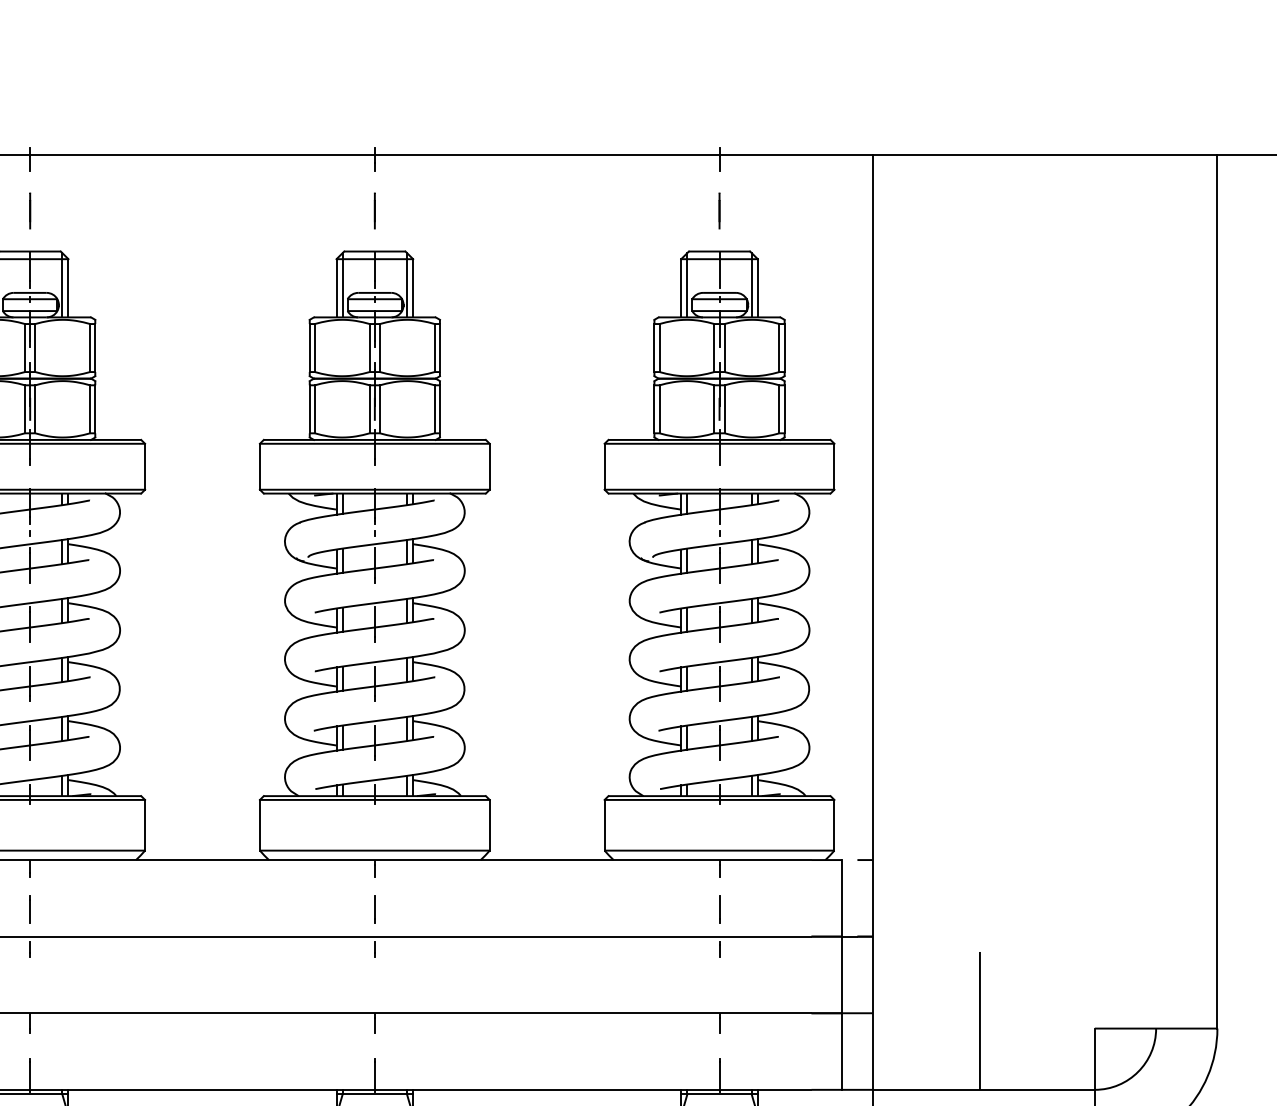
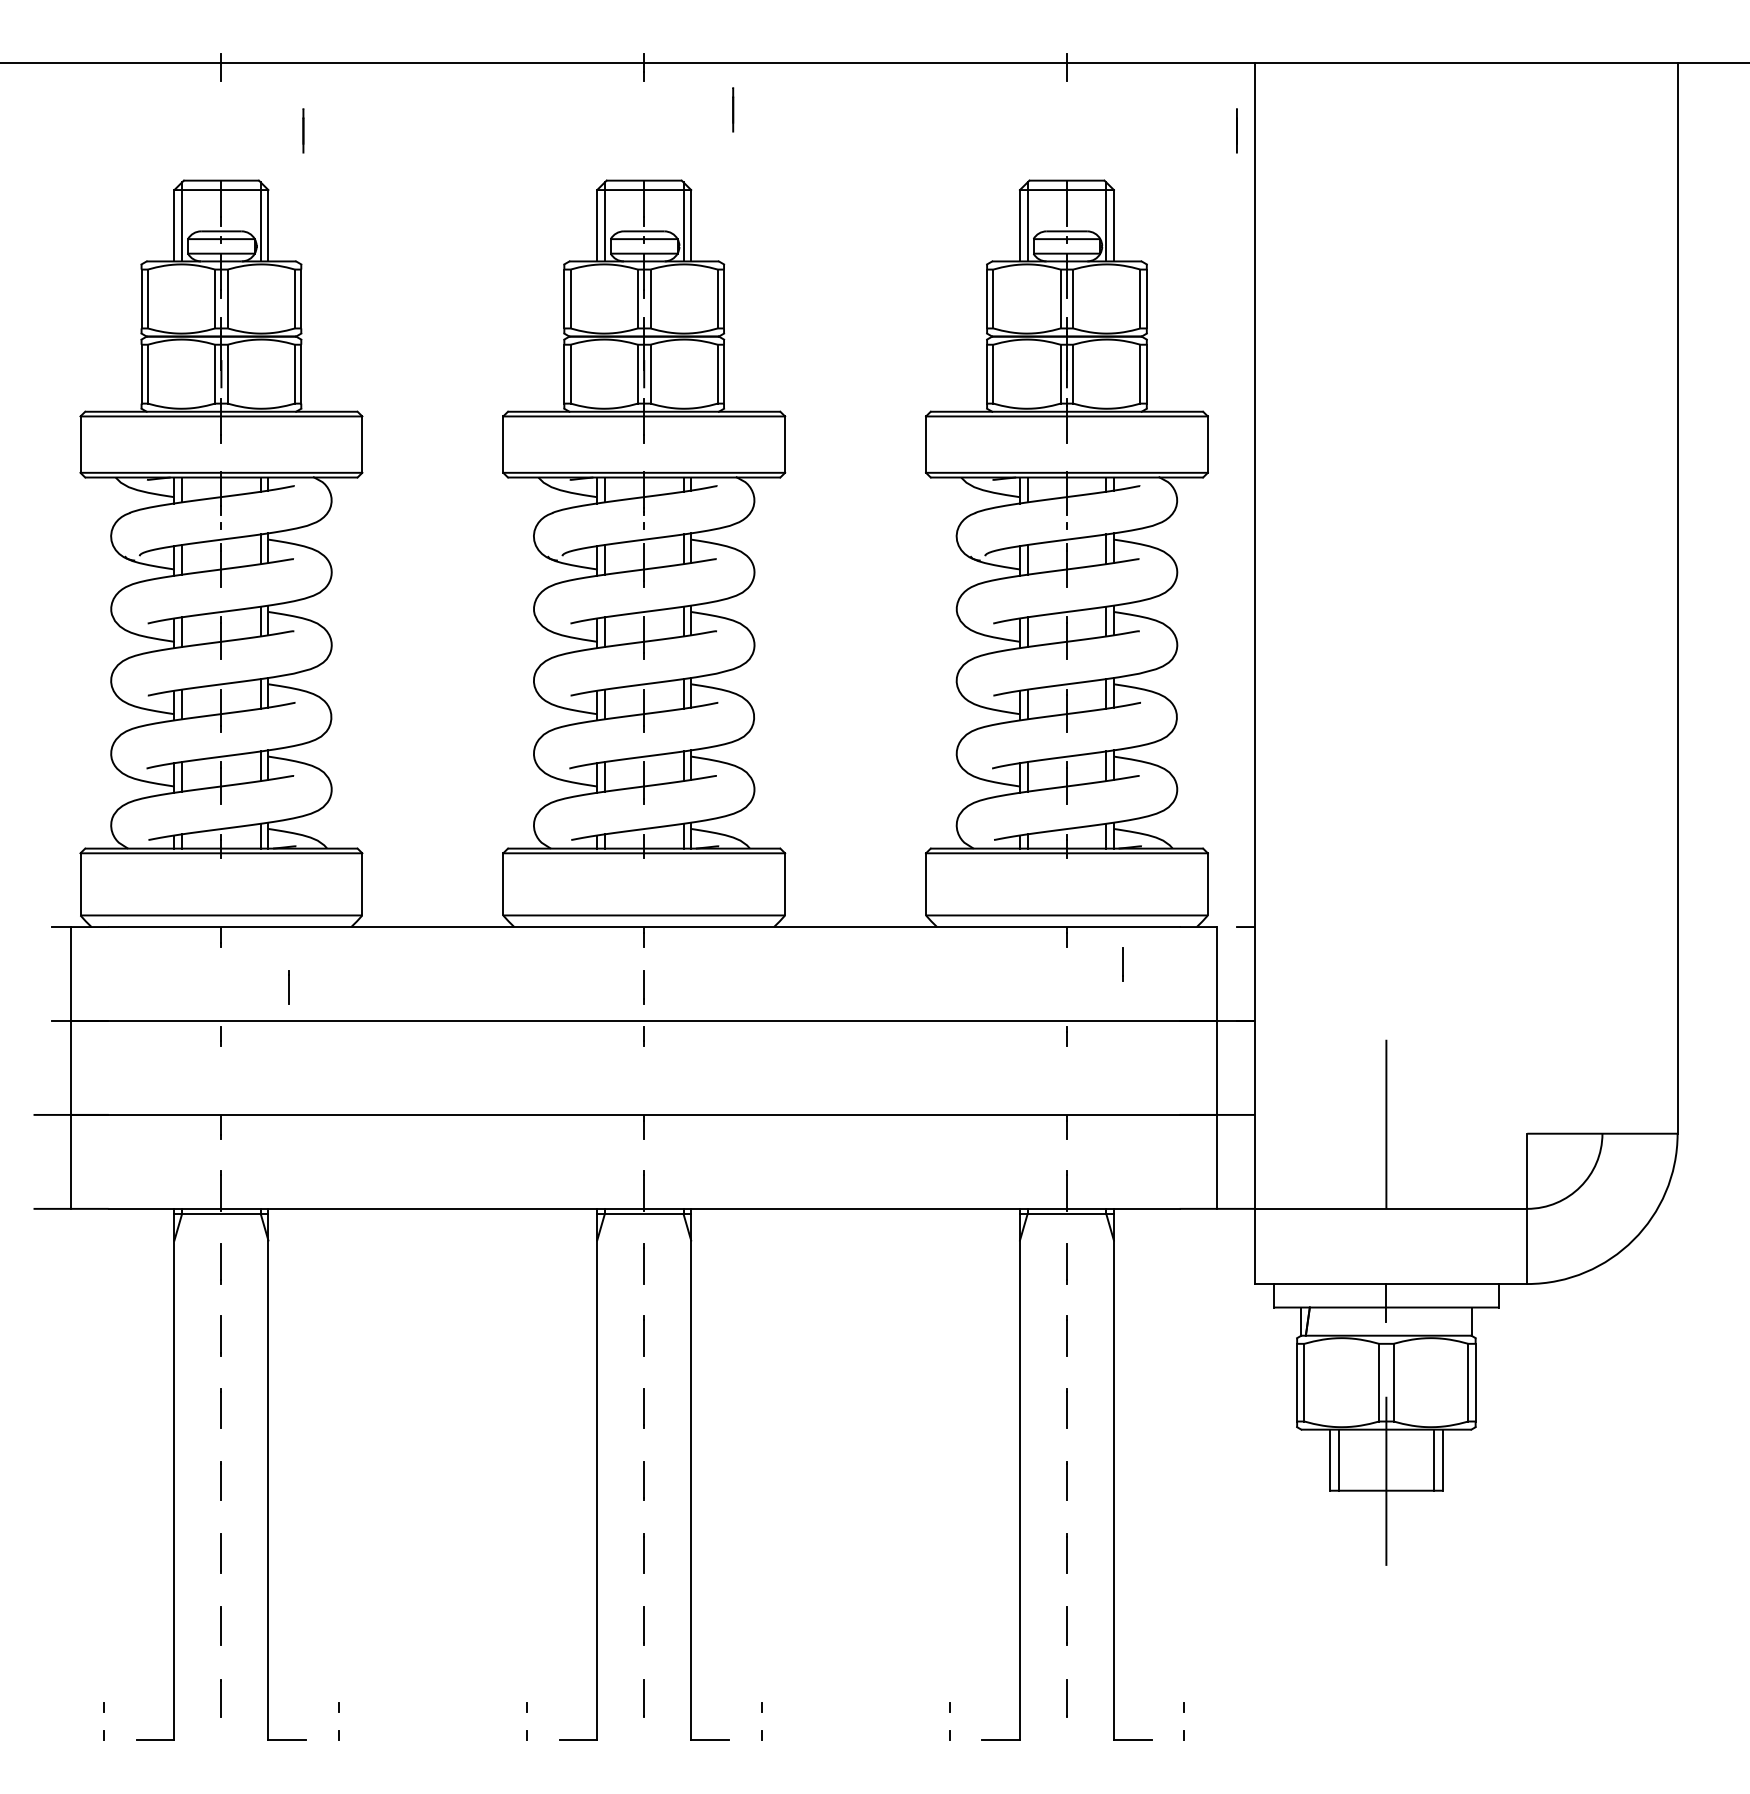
line: (30, 210) -> (303, 130), moved
line: (375, 210) -> (733, 109), moved
line: (719, 210) -> (1236, 130), moved
line: (29, 909) -> (288, 987), moved
line: (719, 909) -> (1122, 964), moved

